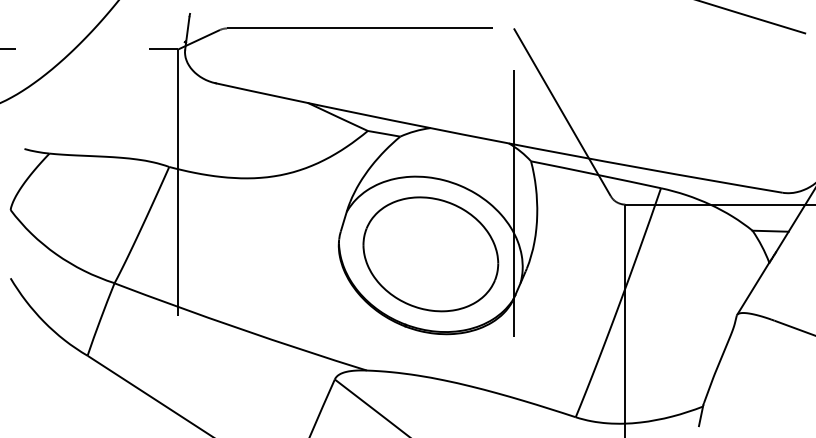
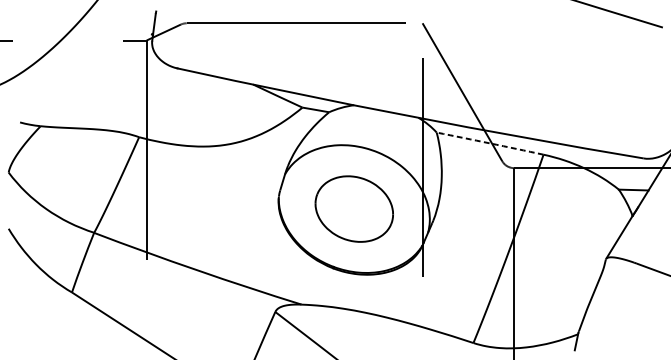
arc: (596, 174) -> (490, 143), solid -> dashed
part: (430, 254) -> (354, 209), size x0.7

